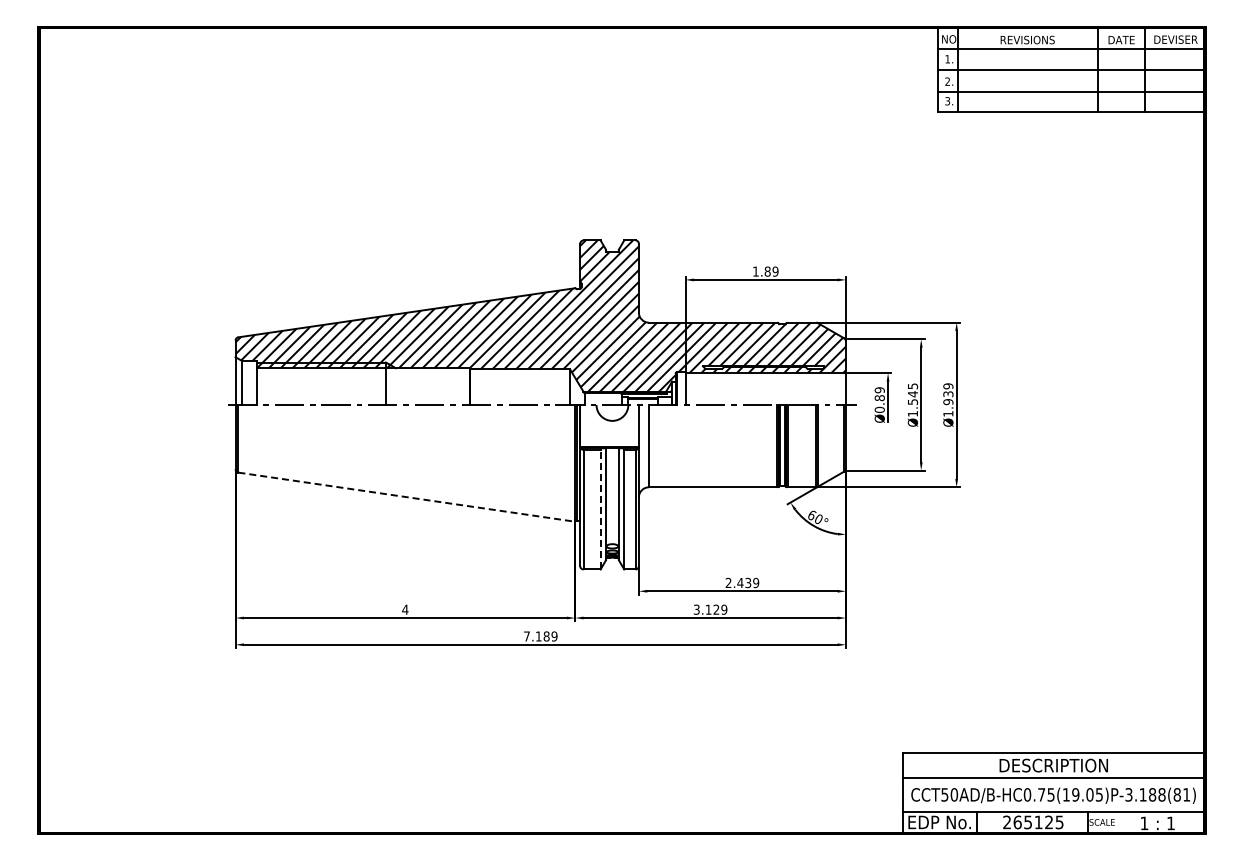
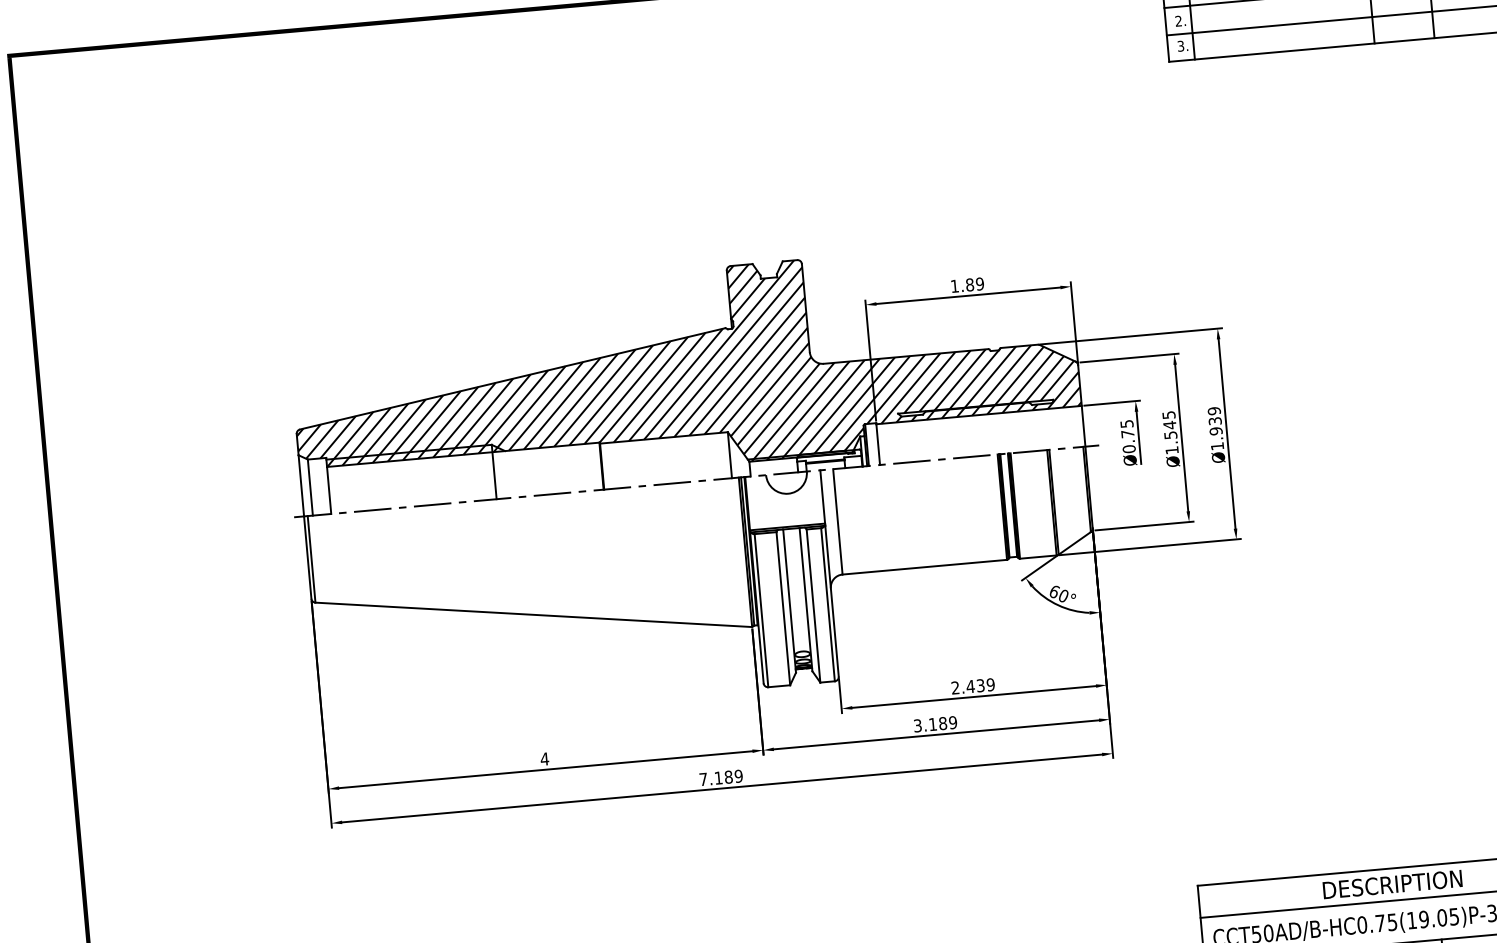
text: (879, 394) -> (1127, 429), Ø0.89 -> Ø0.75
line: (407, 497) -> (534, 615), dashed -> solid
line: (600, 509) -> (783, 608), dashed -> solid
text: (716, 609) -> (943, 723), 3.129 -> 3.189

